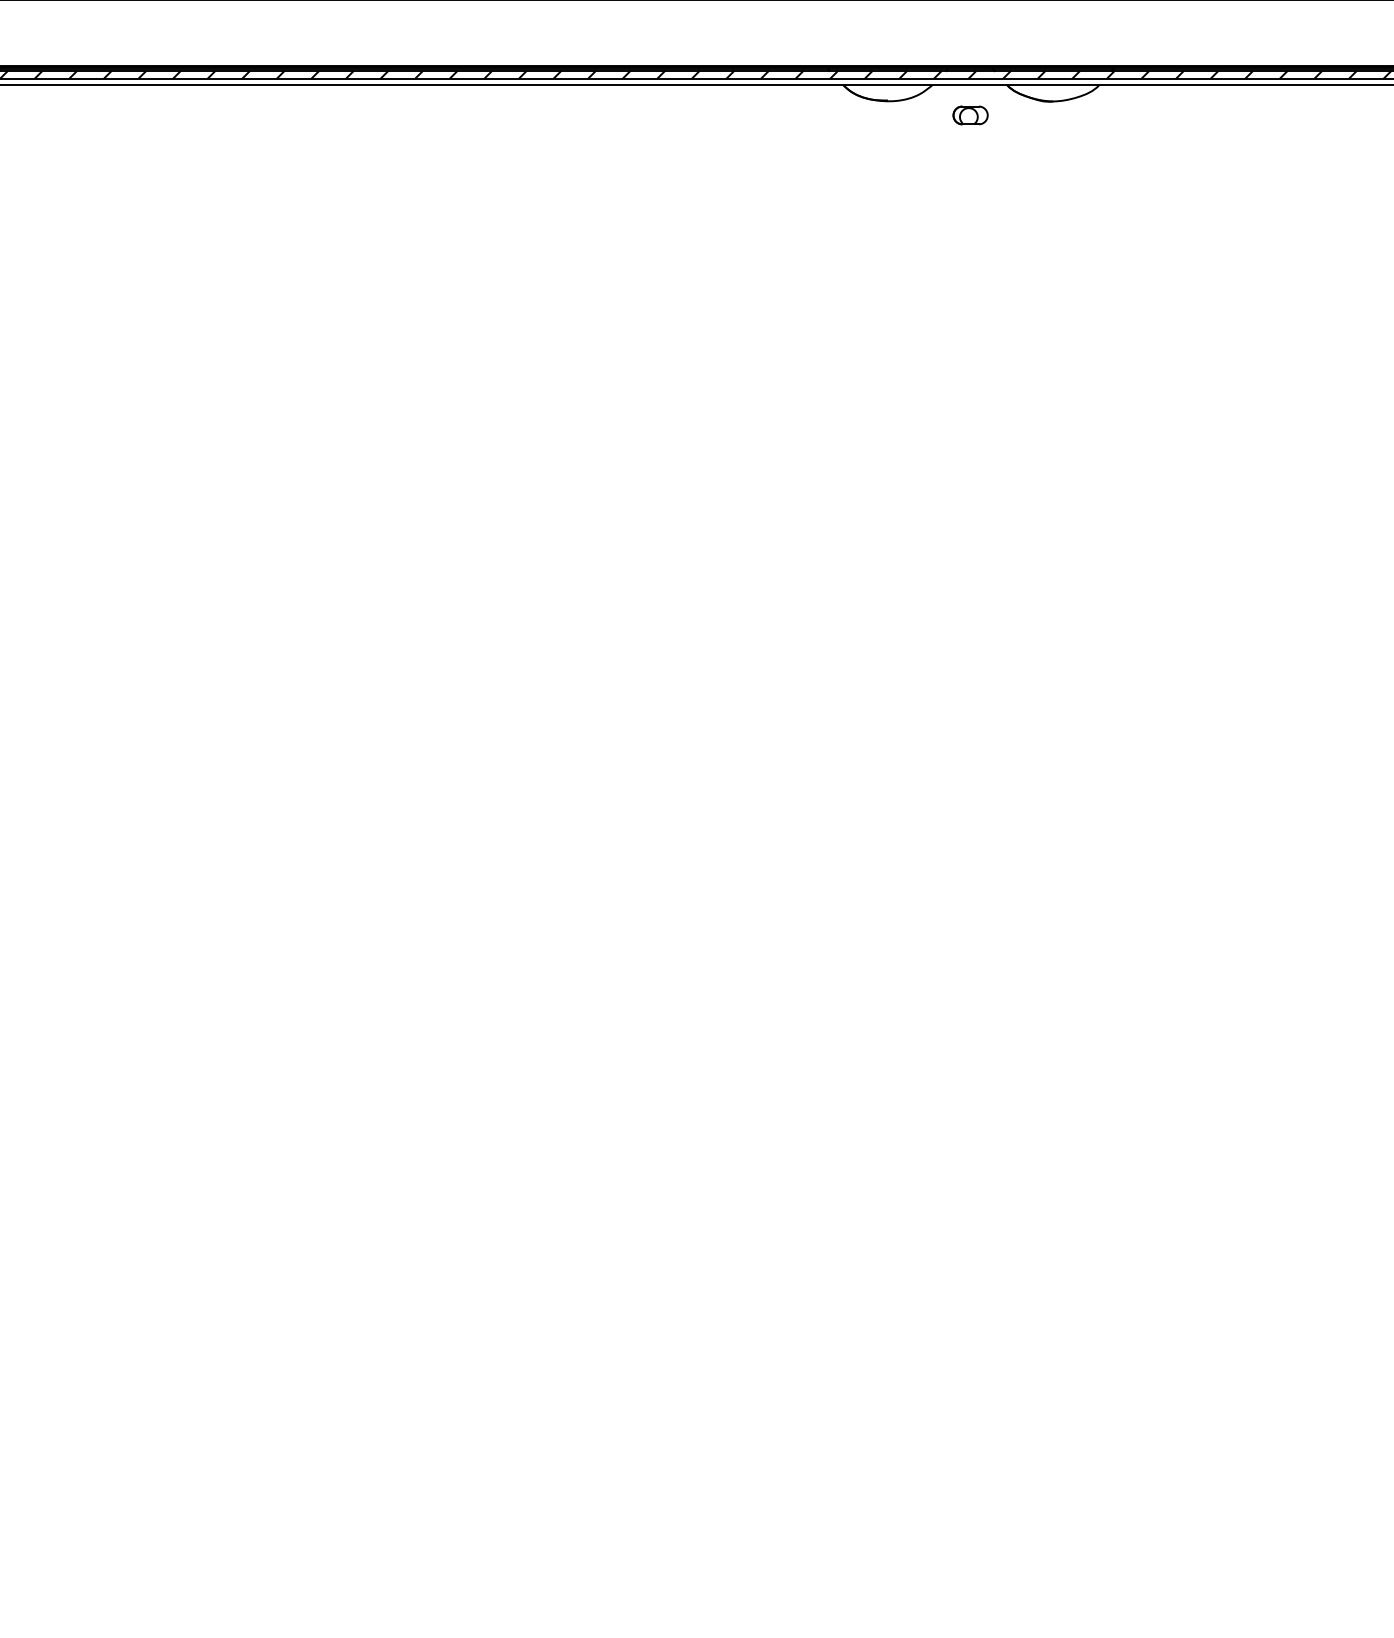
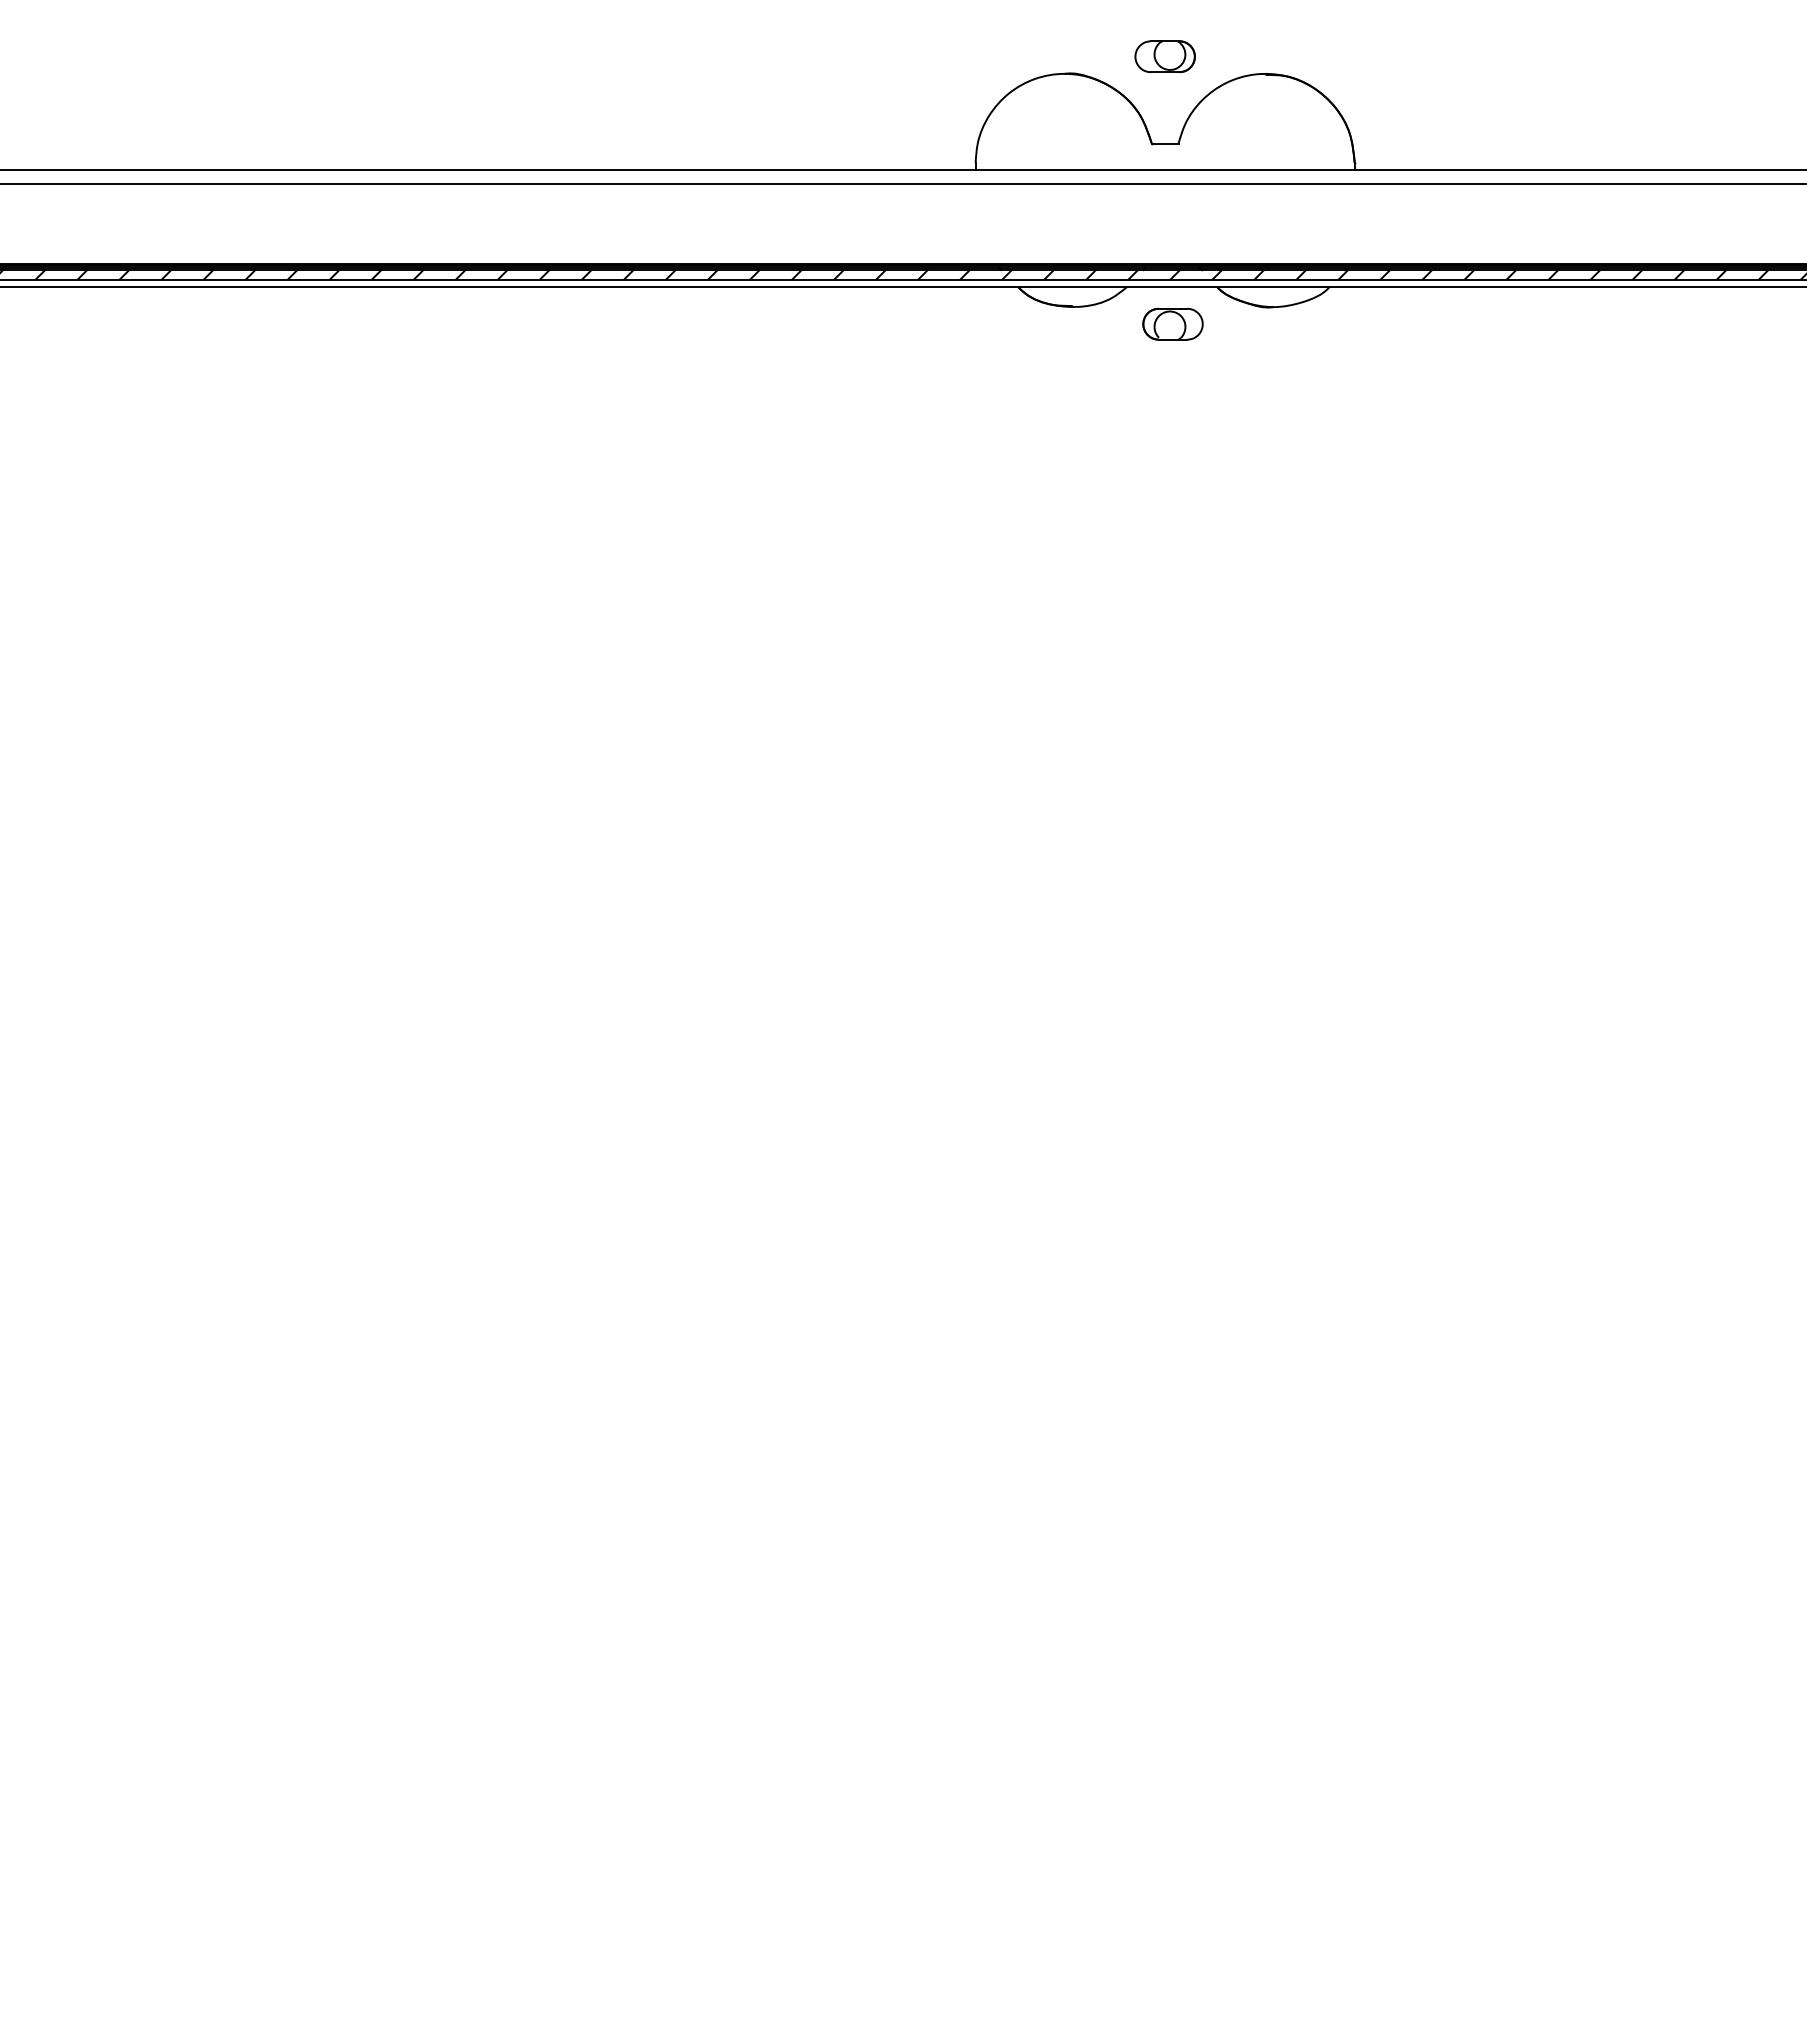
part: (970, 114) -> (1172, 323), size x1.43

